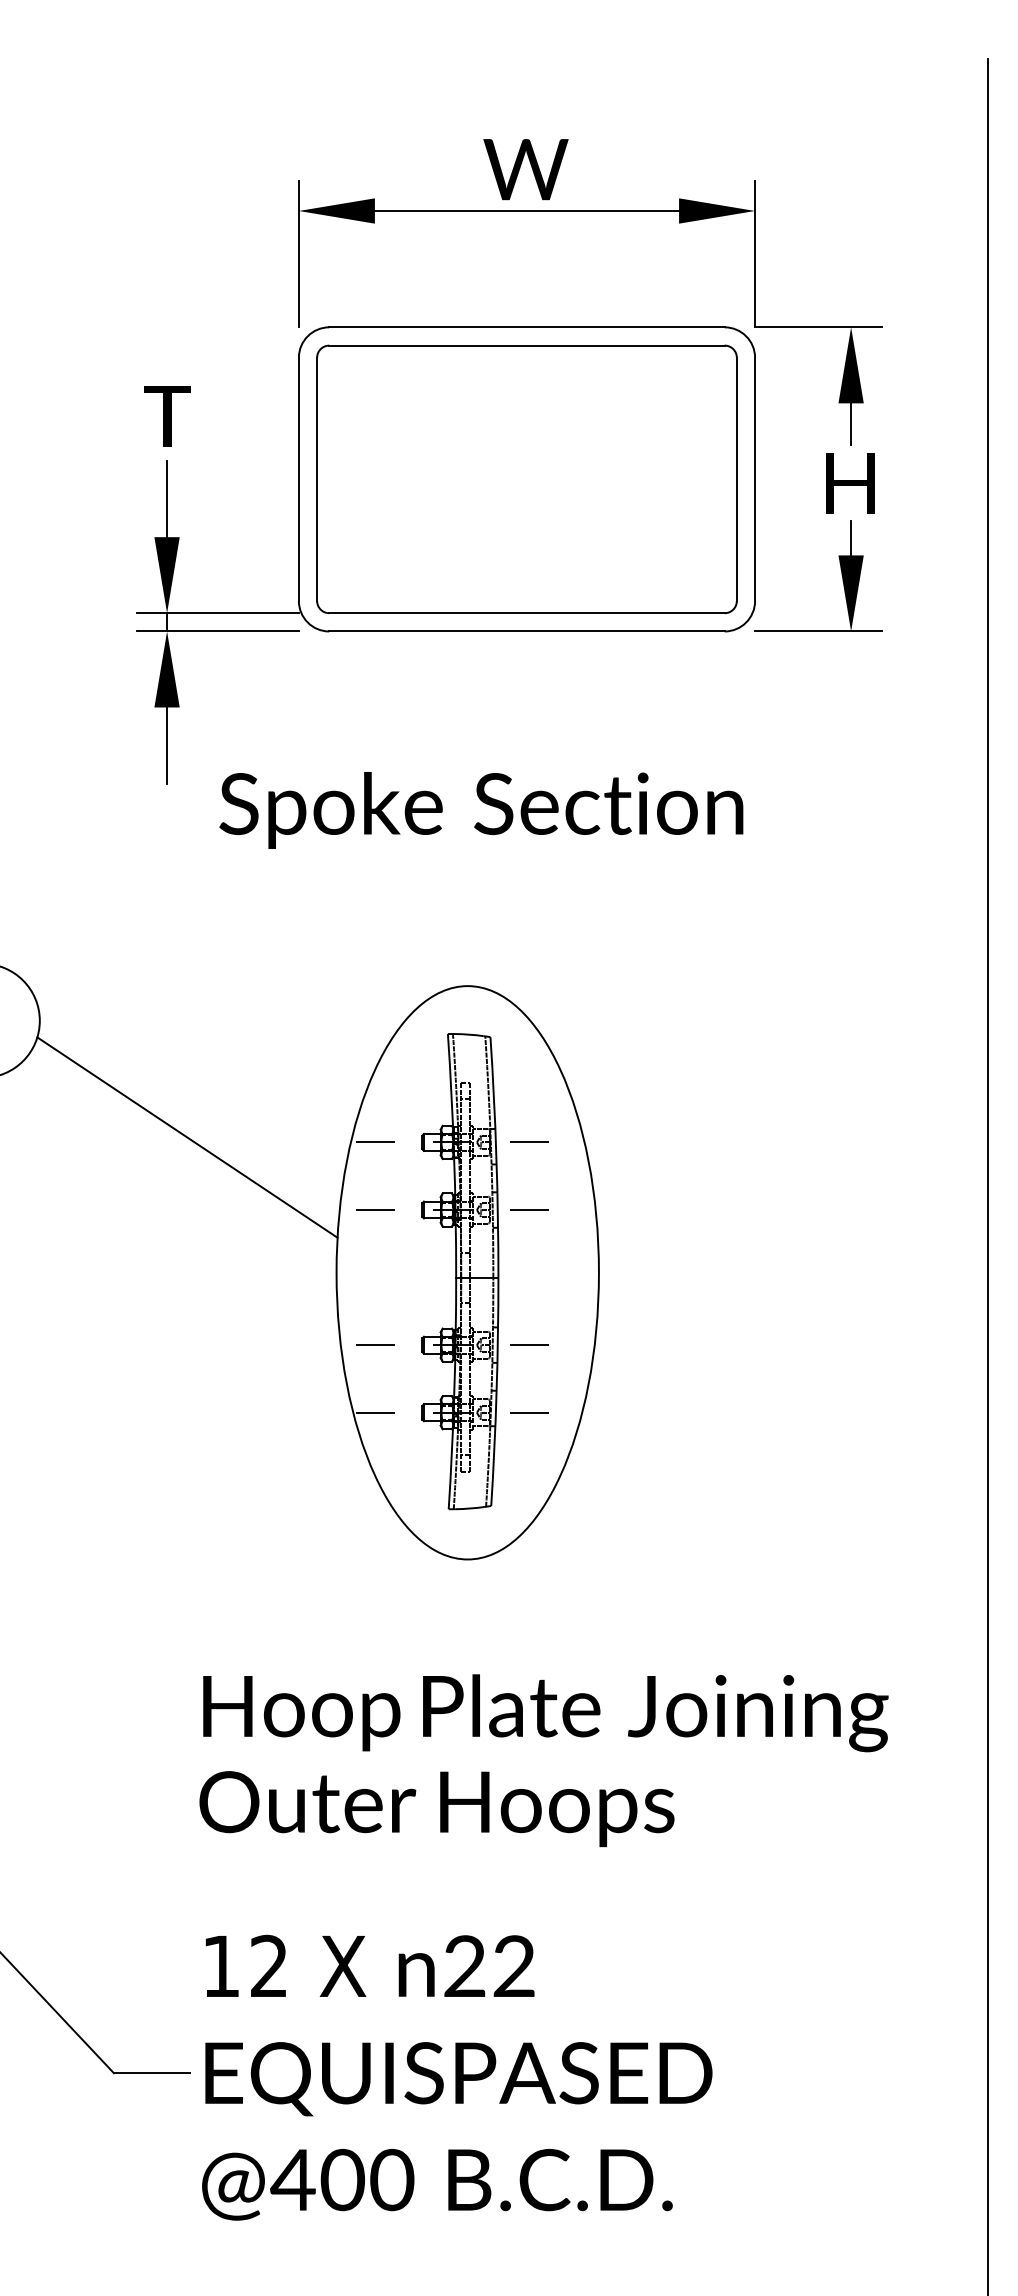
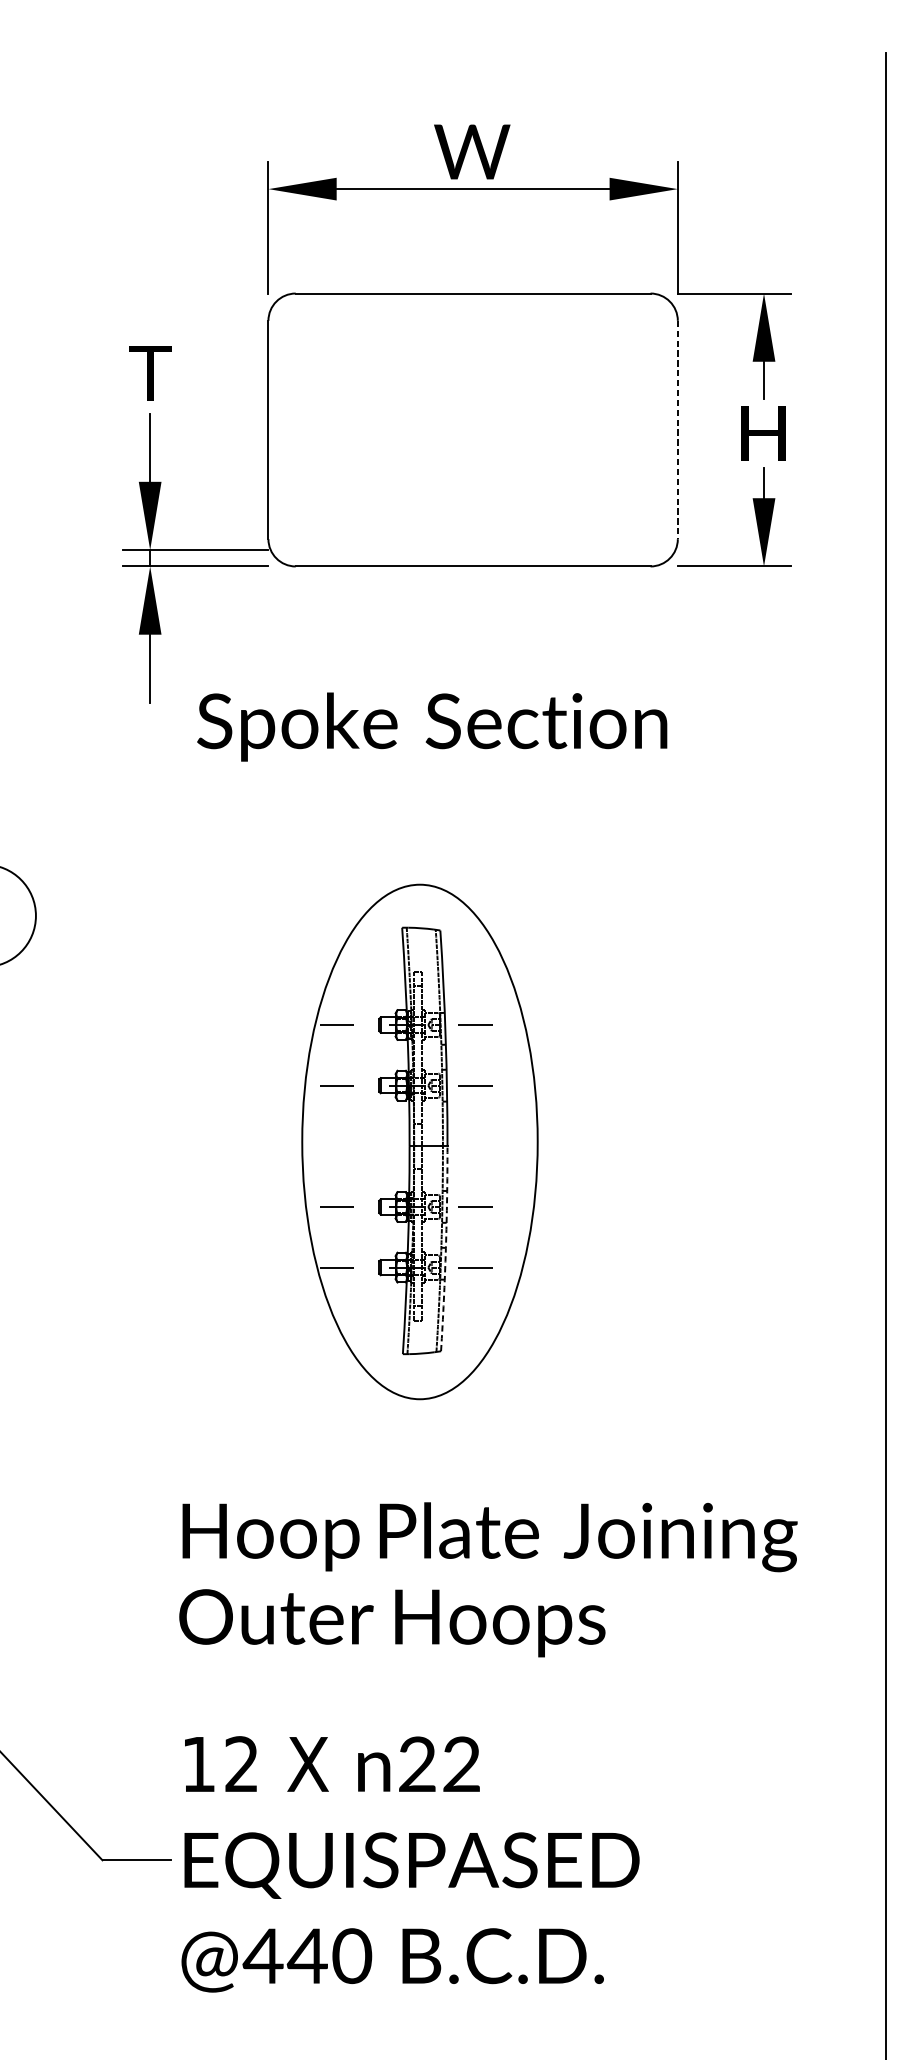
part: (526, 479) -> (472, 430), removed
line: (755, 479) -> (678, 430), solid -> dashed
line: (187, 1137) -> (168, 1020), removed
arc: (496, 1391) -> (445, 1248), solid -> dashed
text: (342, 2179) -> (307, 1955), @400 -> @440

